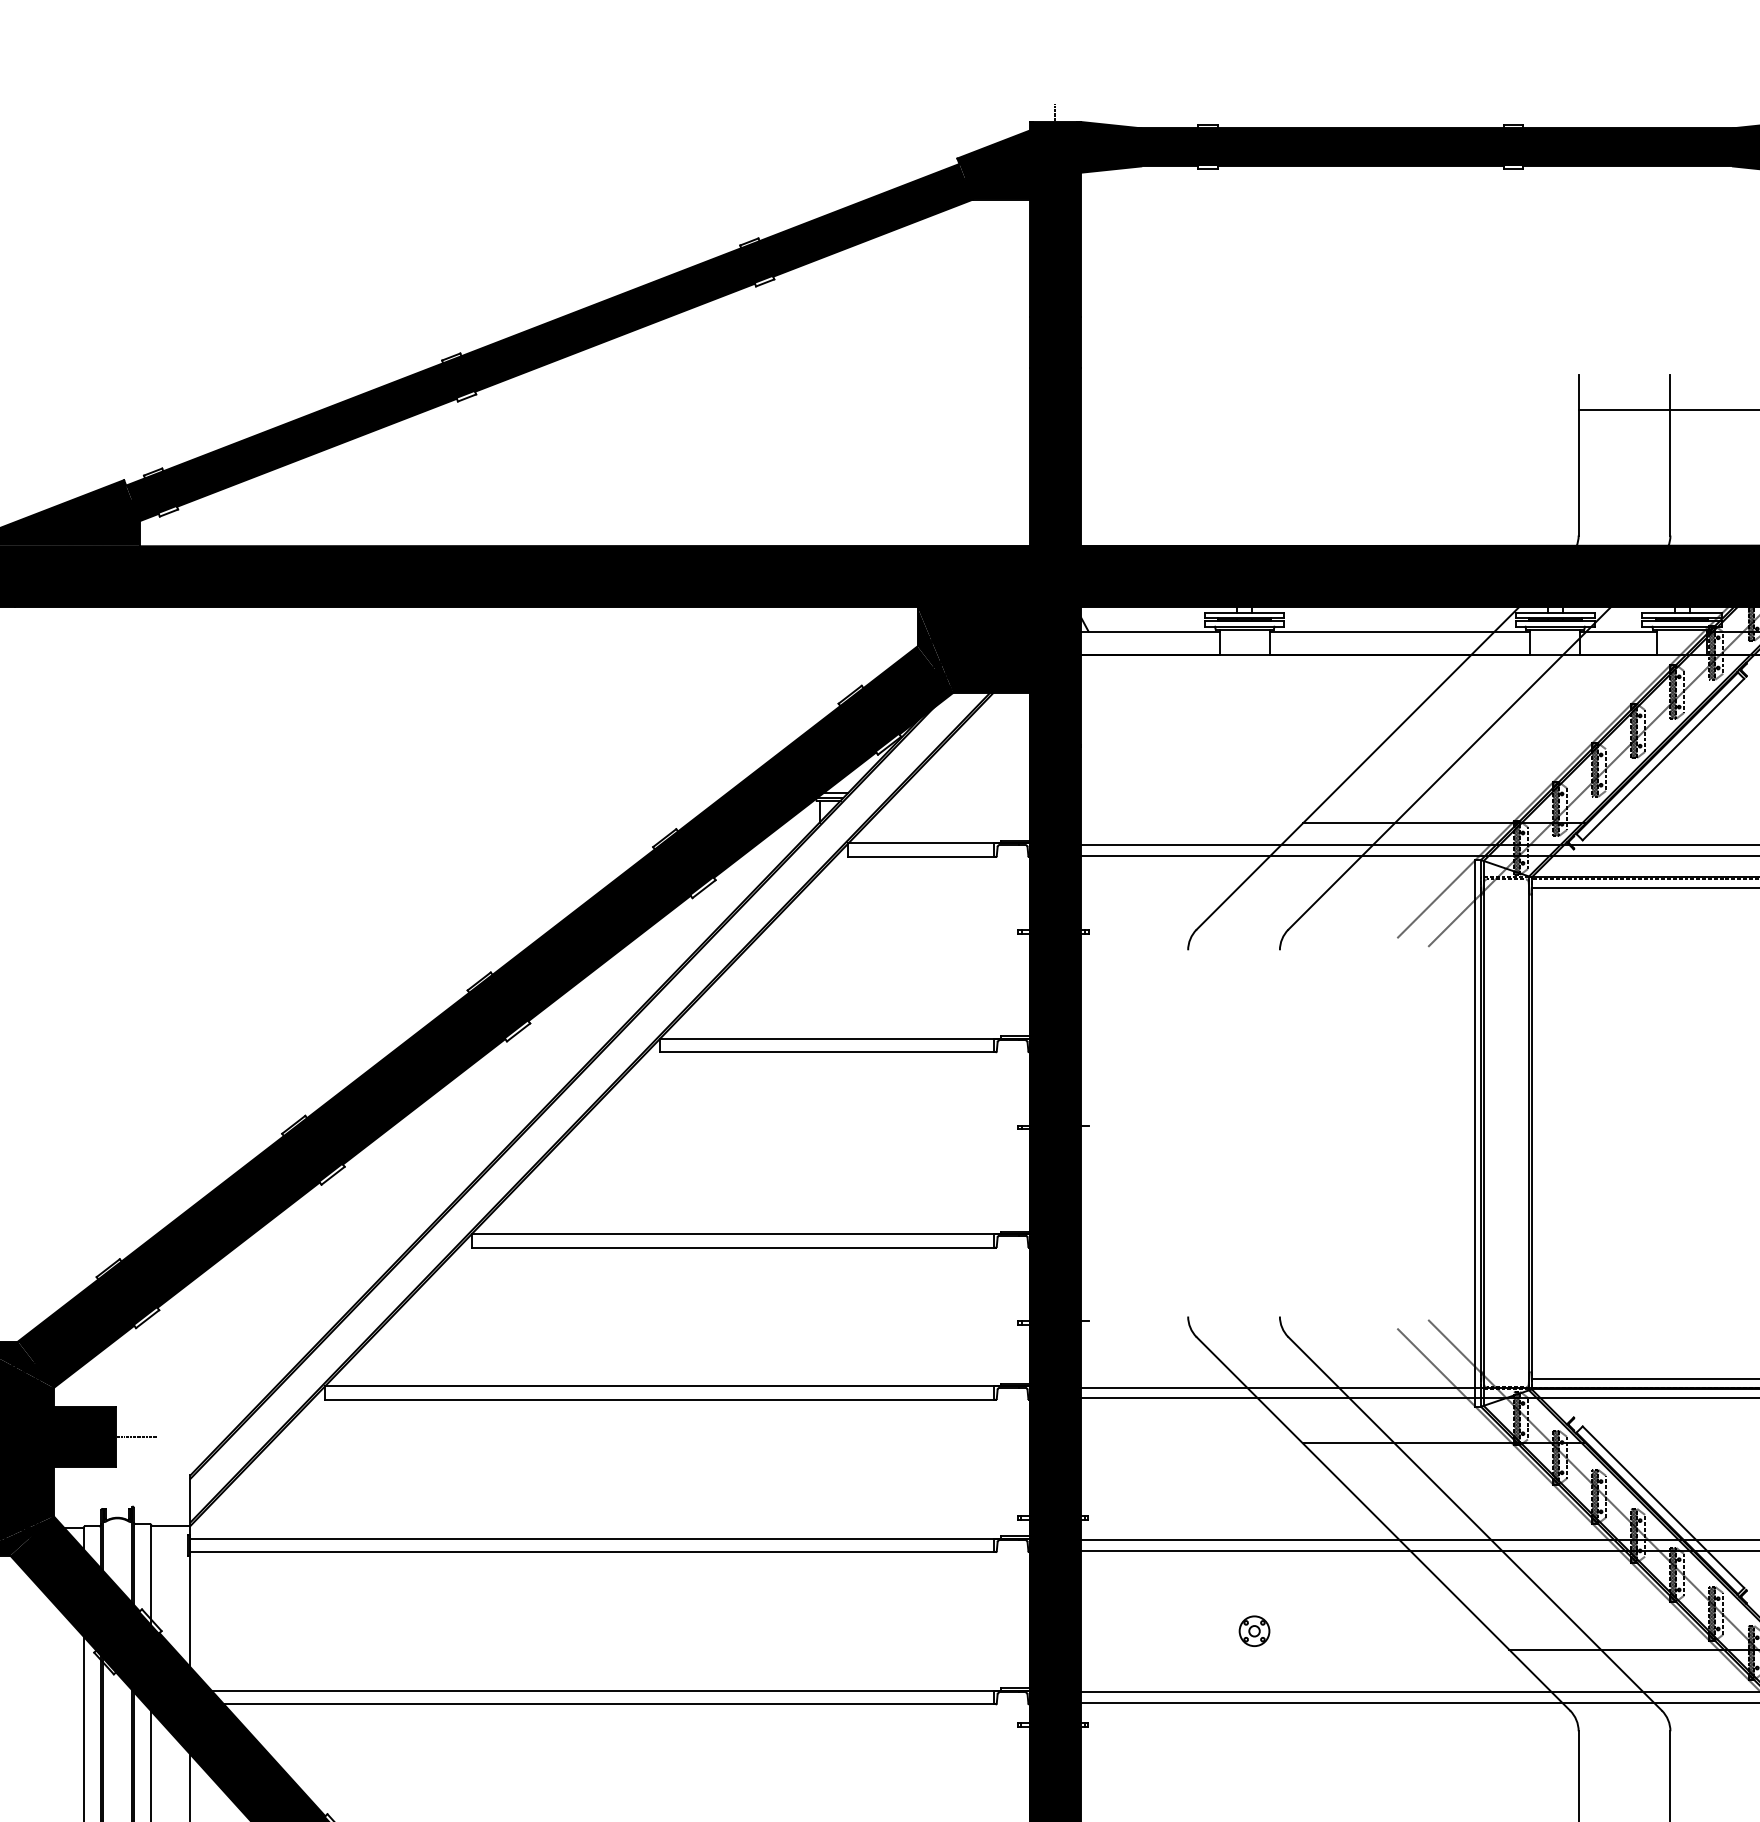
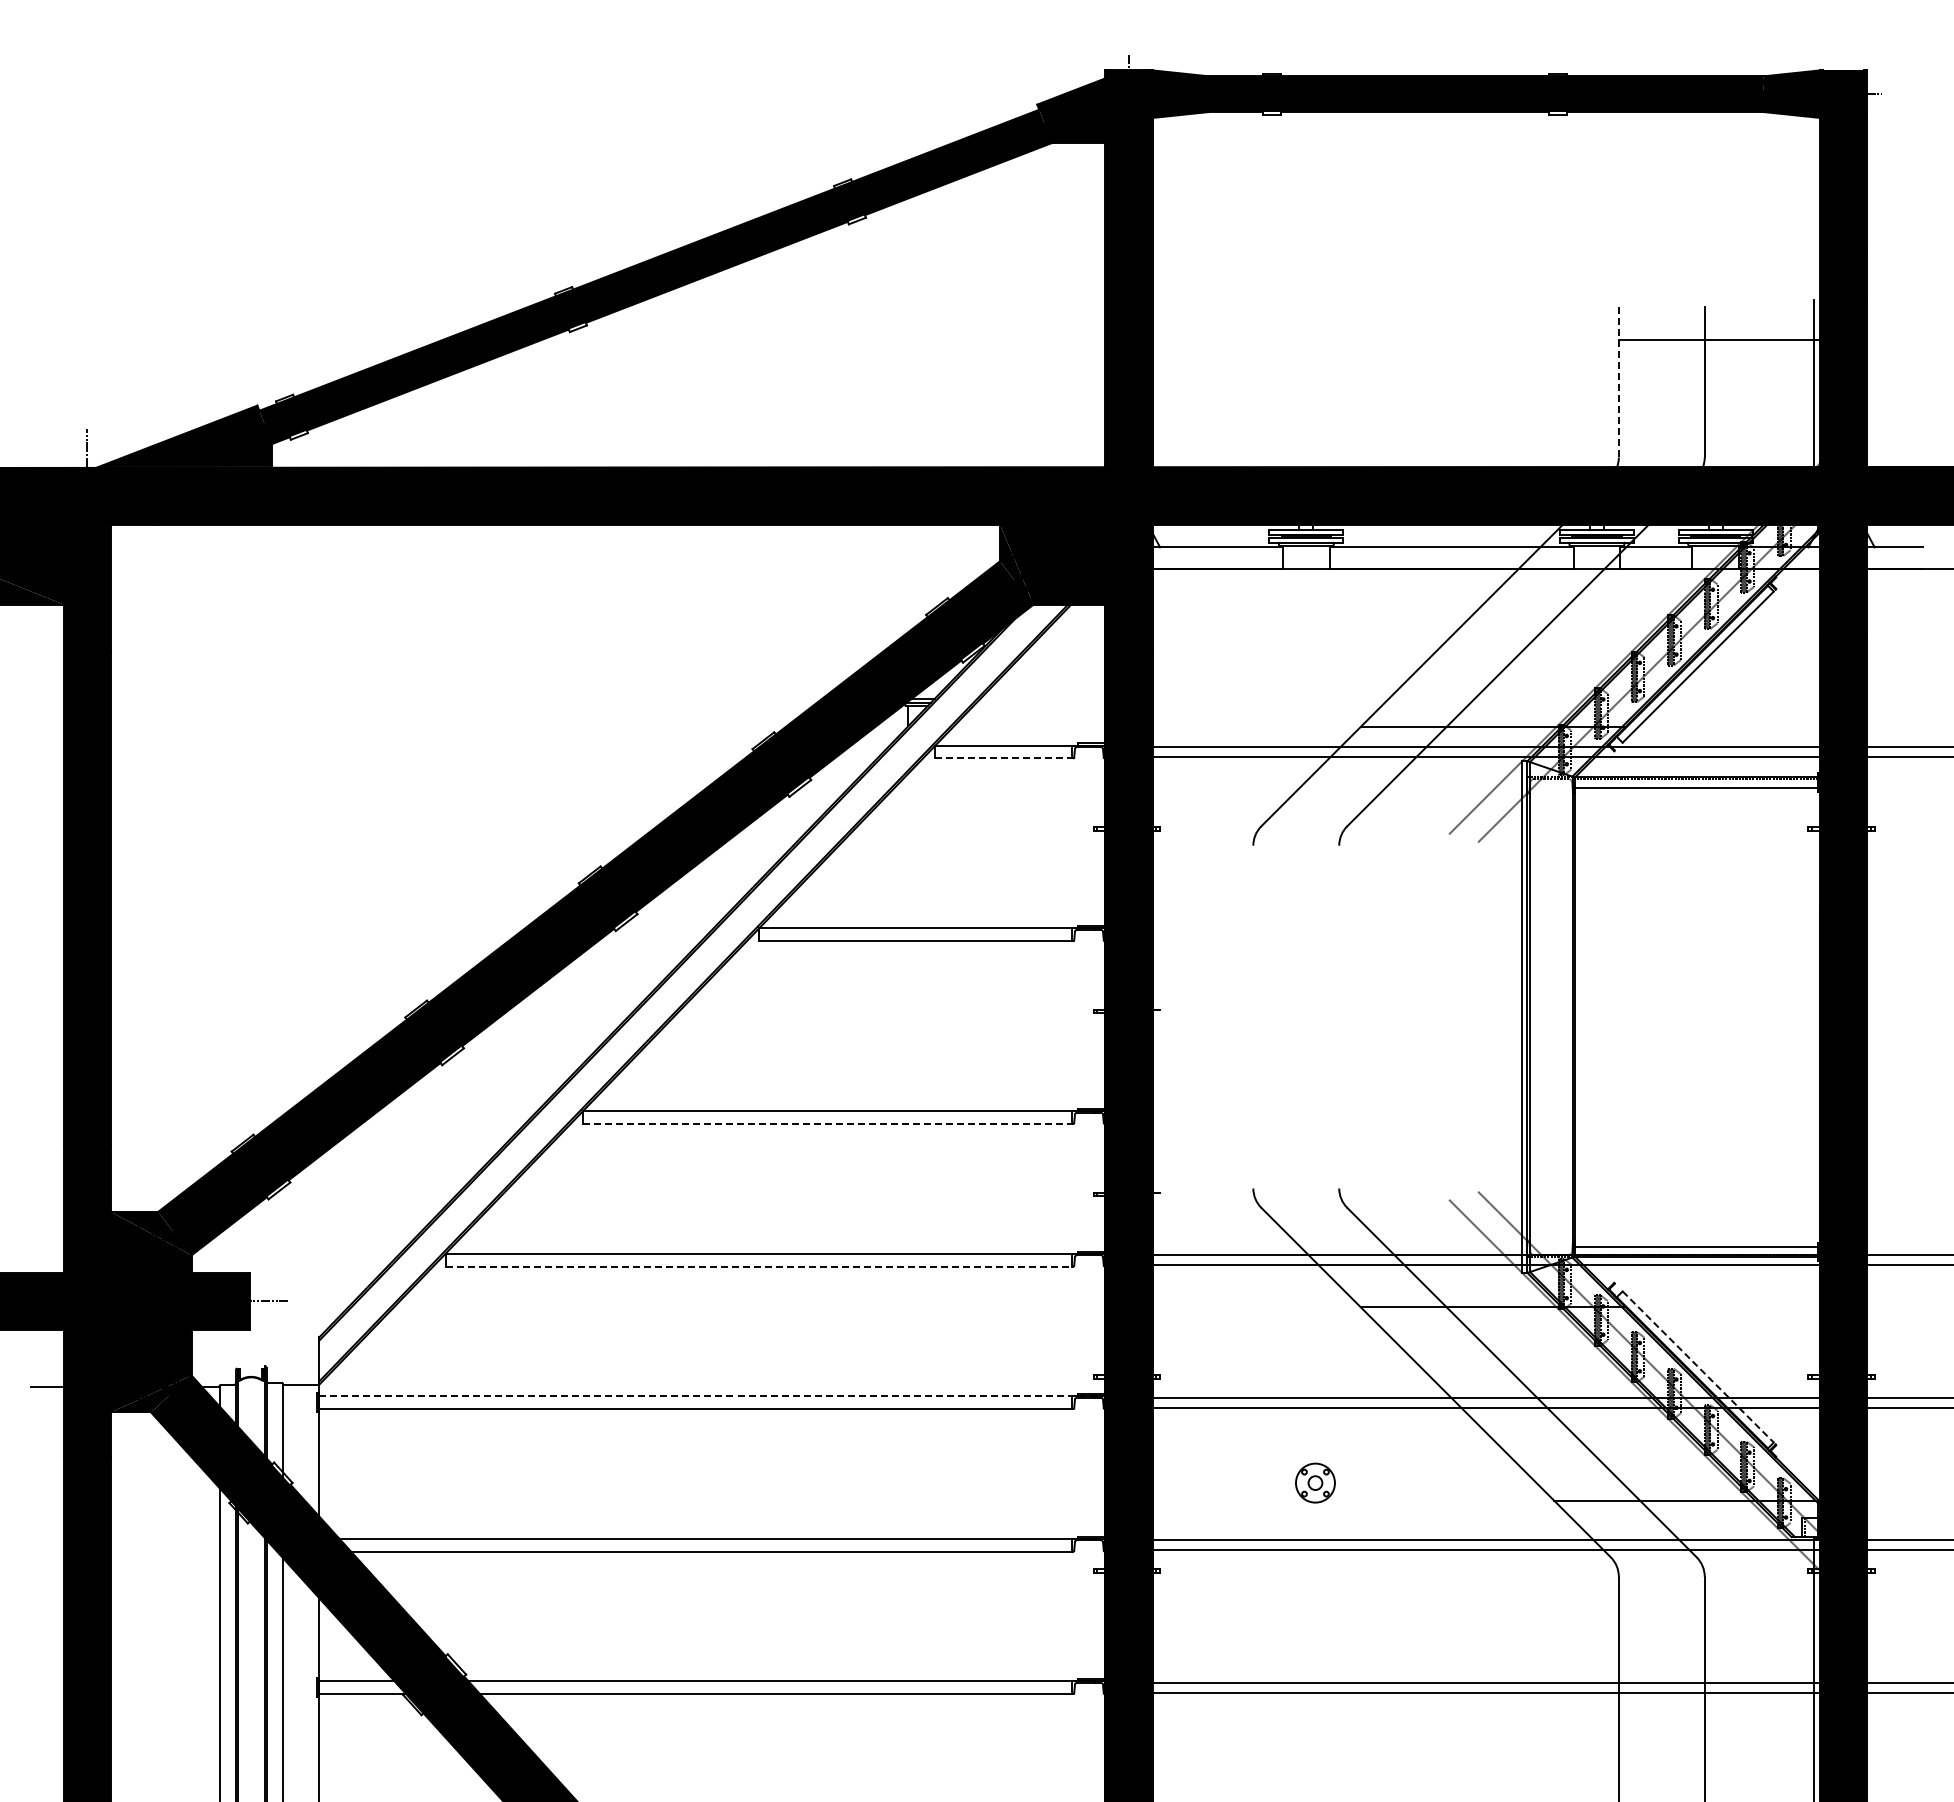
line: (1578, 454) -> (1618, 381), solid -> dashed
line: (922, 857) -> (1004, 758), solid -> dashed
line: (734, 1247) -> (828, 1123), solid -> dashed
line: (660, 1399) -> (759, 1266), solid -> dashed
line: (1663, 1507) -> (1698, 1367), solid -> dashed
line: (617, 1538) -> (719, 1396), solid -> dashed
part: (1254, 1630) -> (1315, 1482), size x1.4

